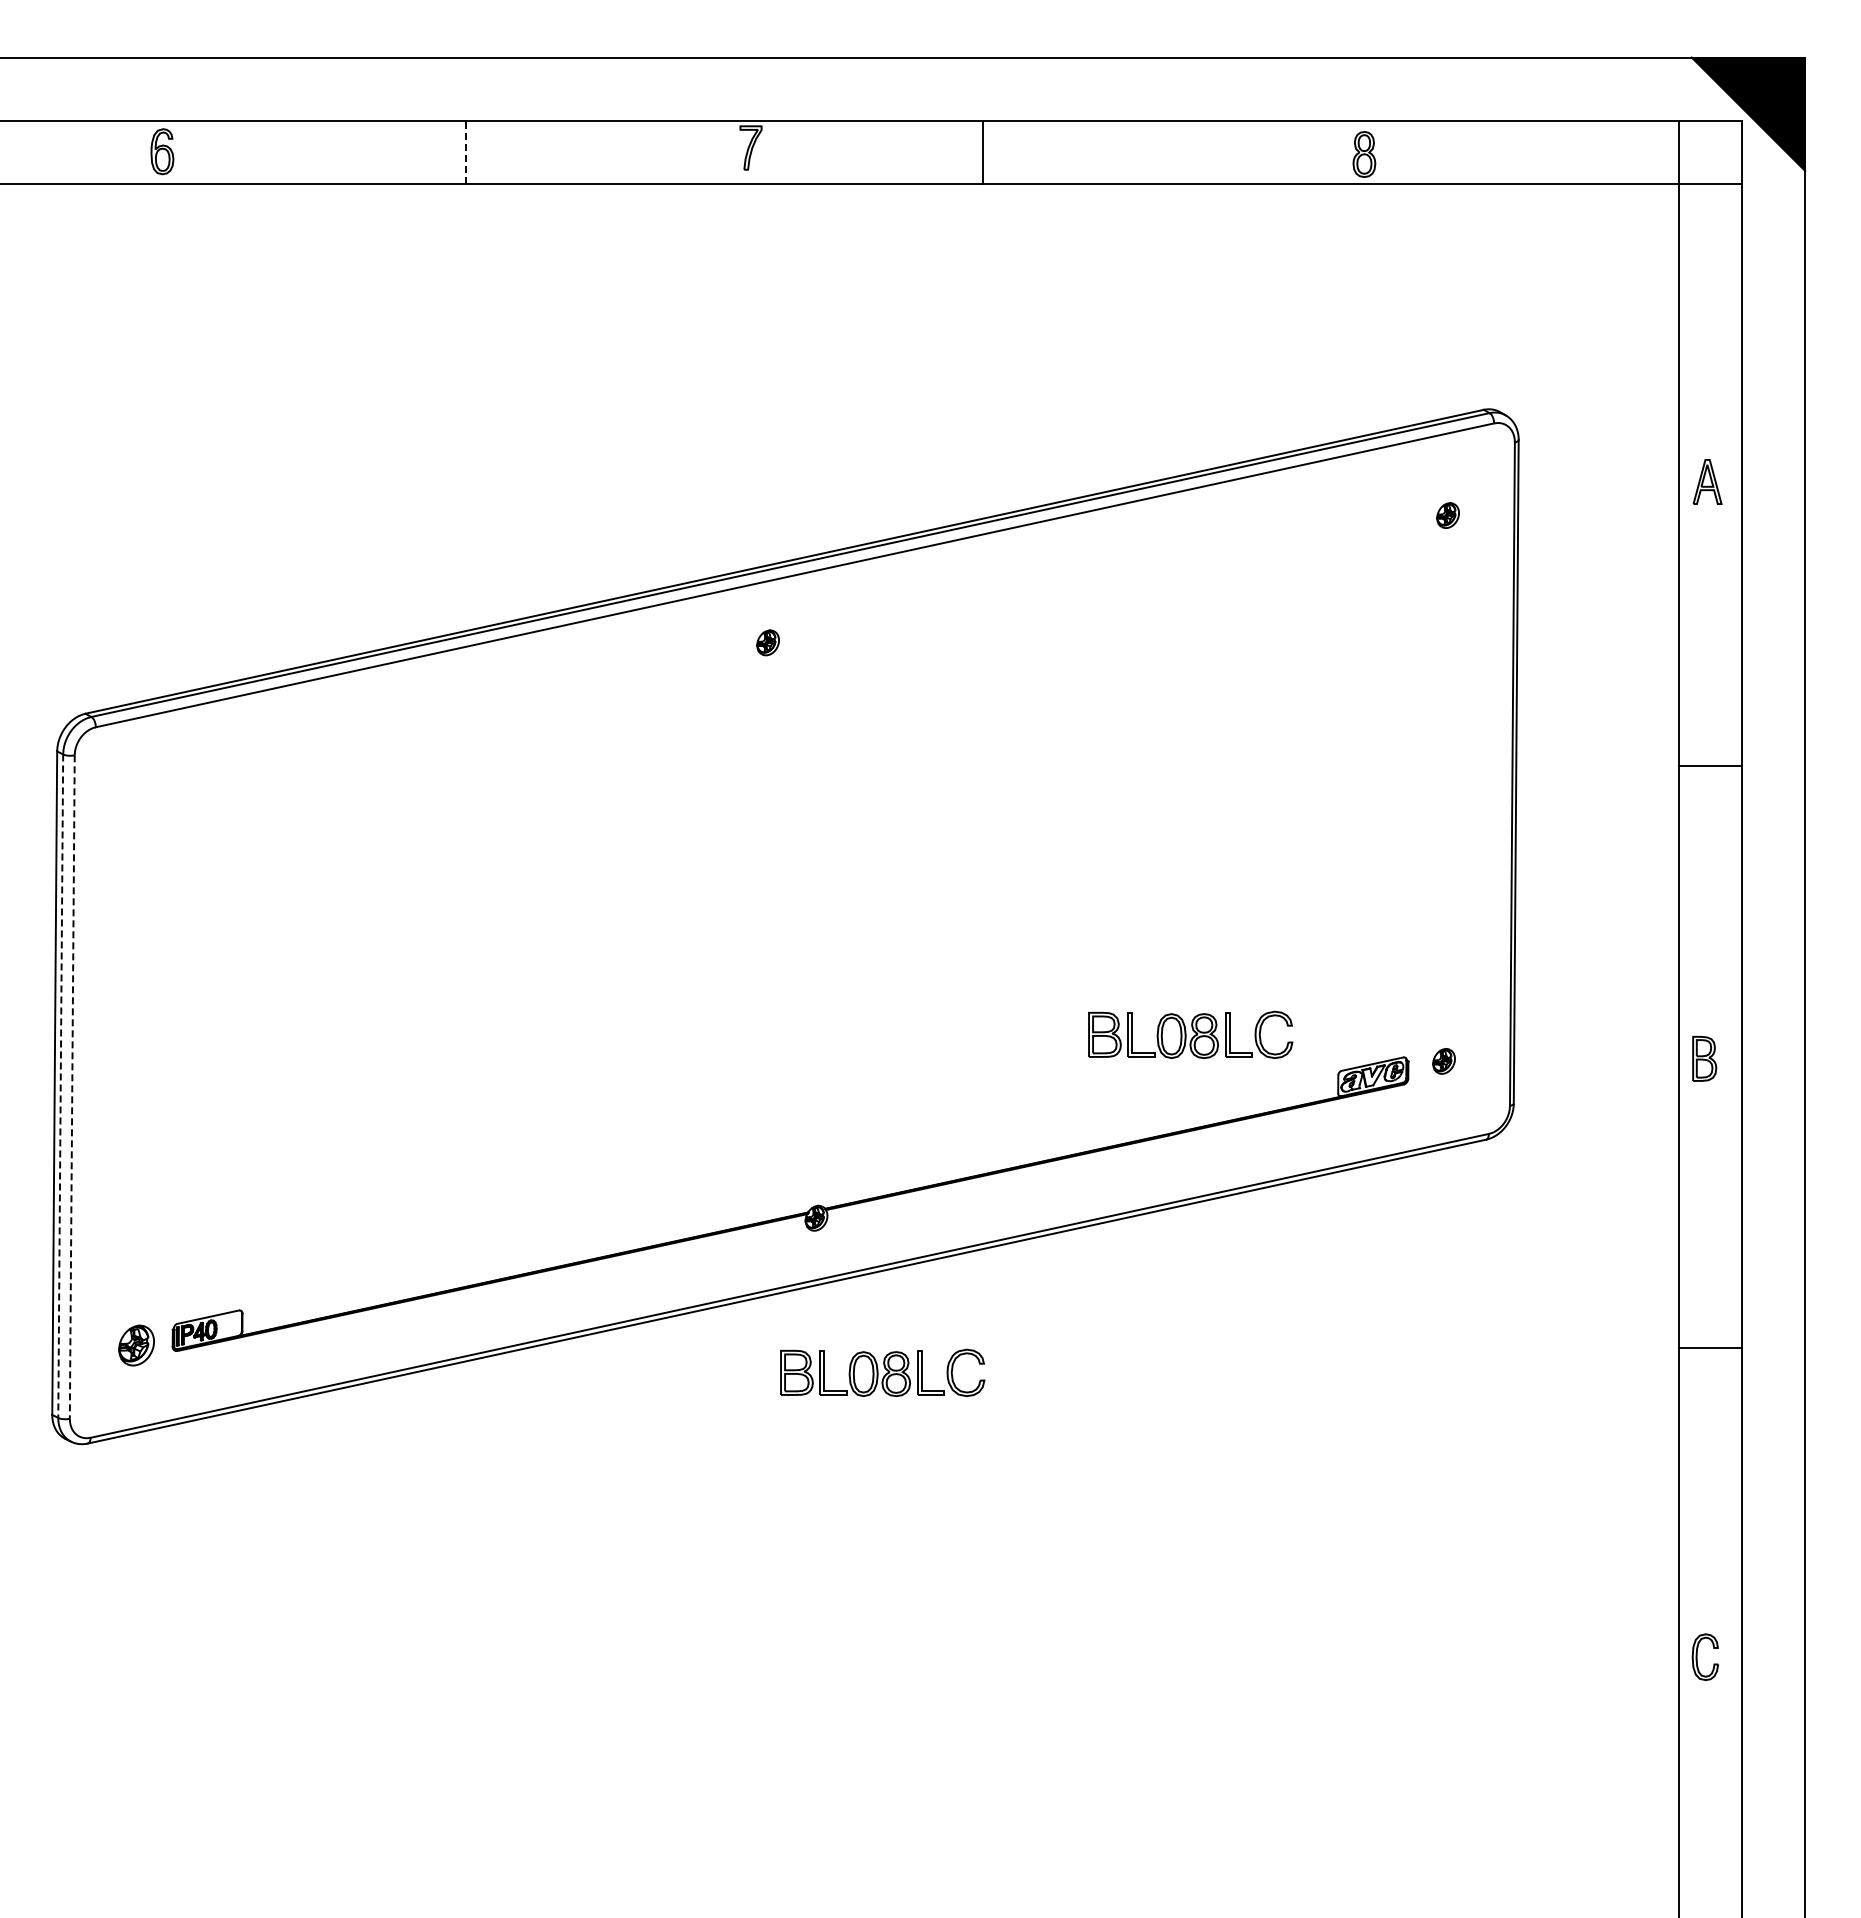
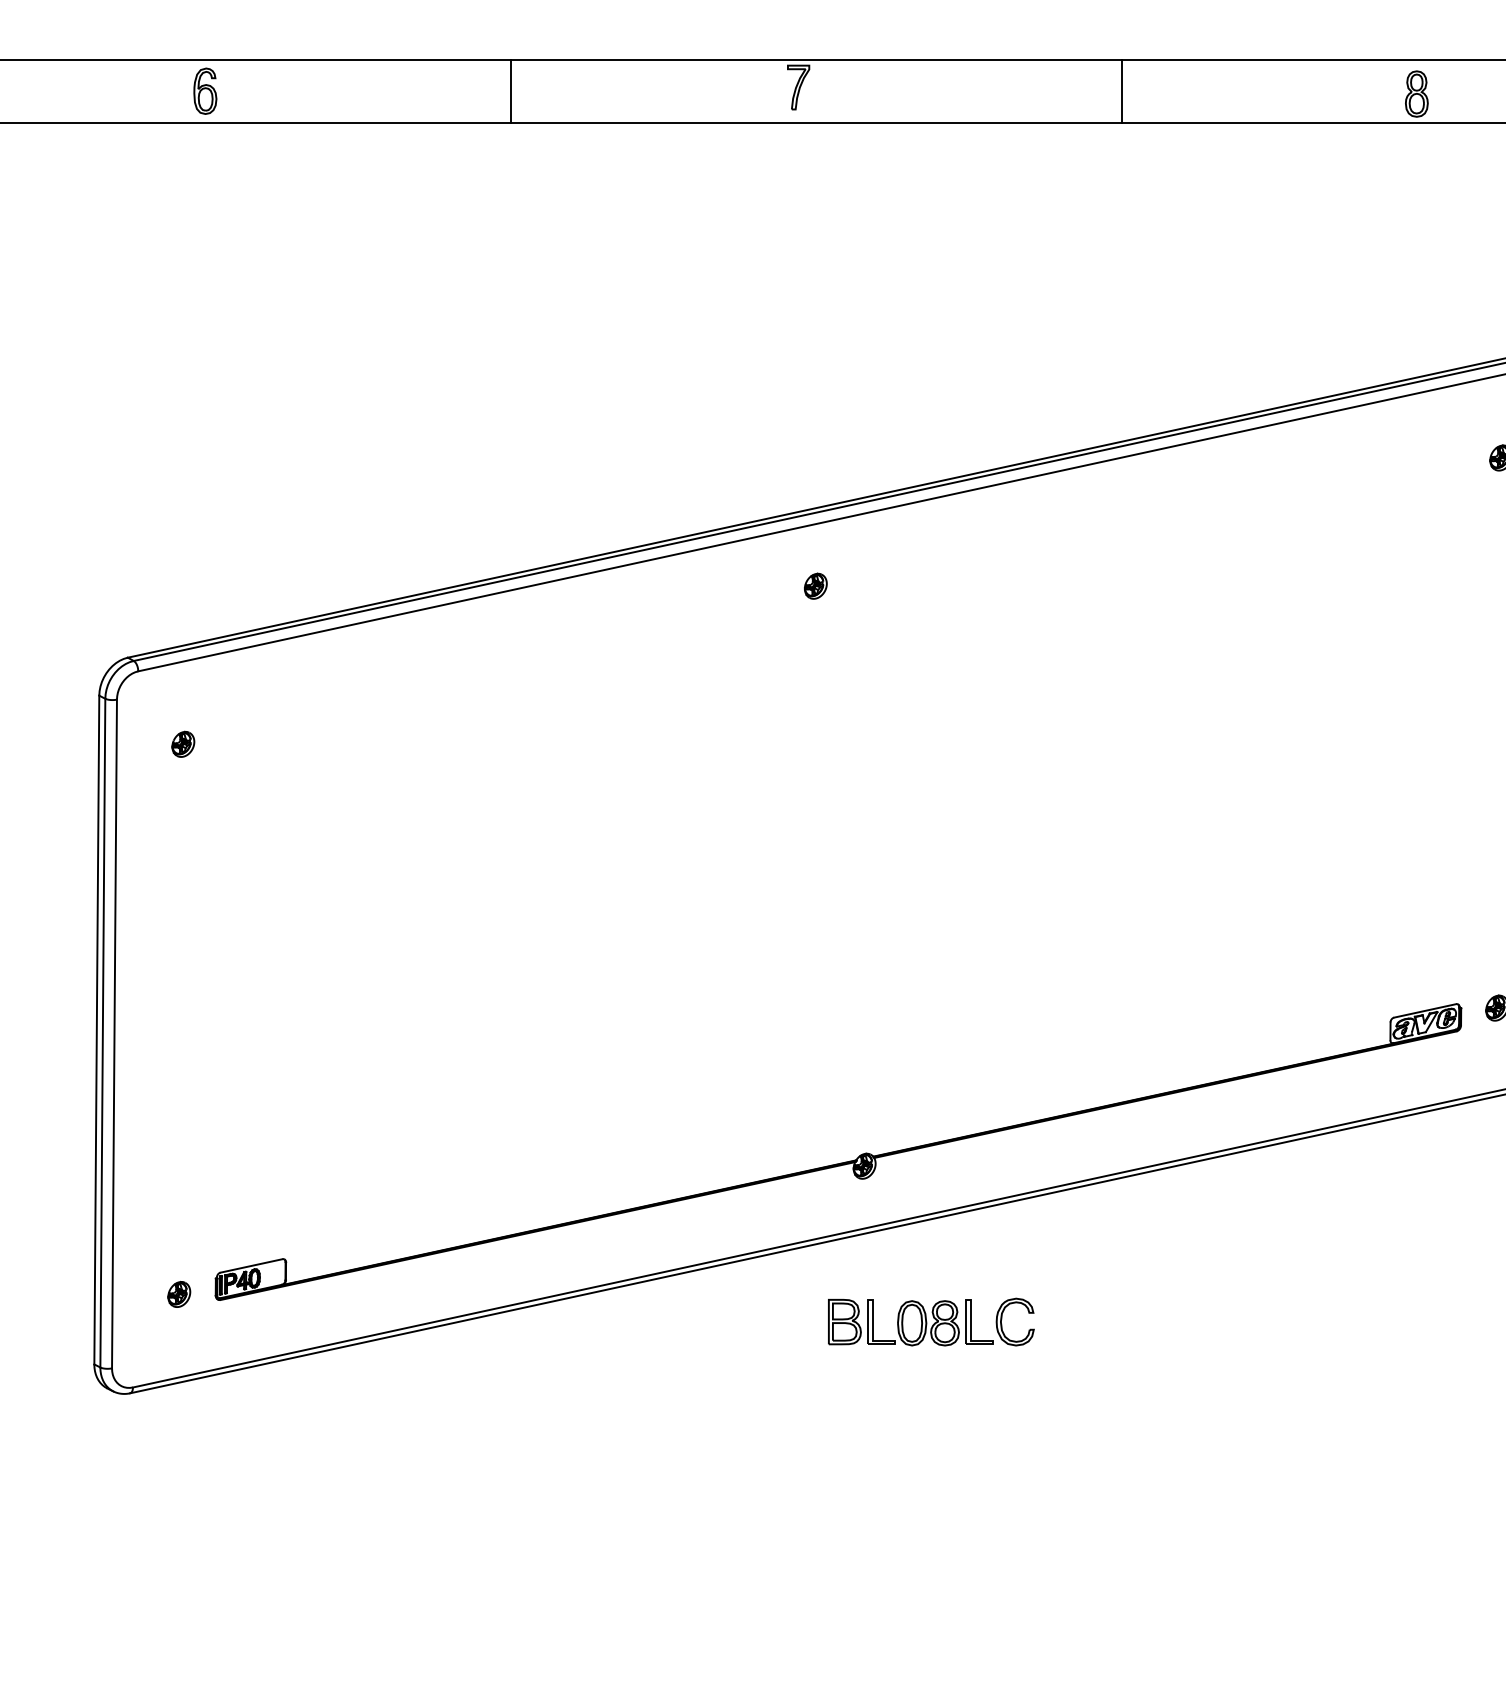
line: (983, 151) -> (1122, 91), moved
line: (465, 152) -> (510, 92), dashed -> solid
part: (140, 799) -> (183, 744), added
part: (1190, 1034) -> (1241, 981), removed
line: (60, 1086) -> (102, 1033), dashed -> solid
line: (72, 1087) -> (114, 1034), dashed -> solid
part: (136, 1345) -> (179, 1294), size x0.62

